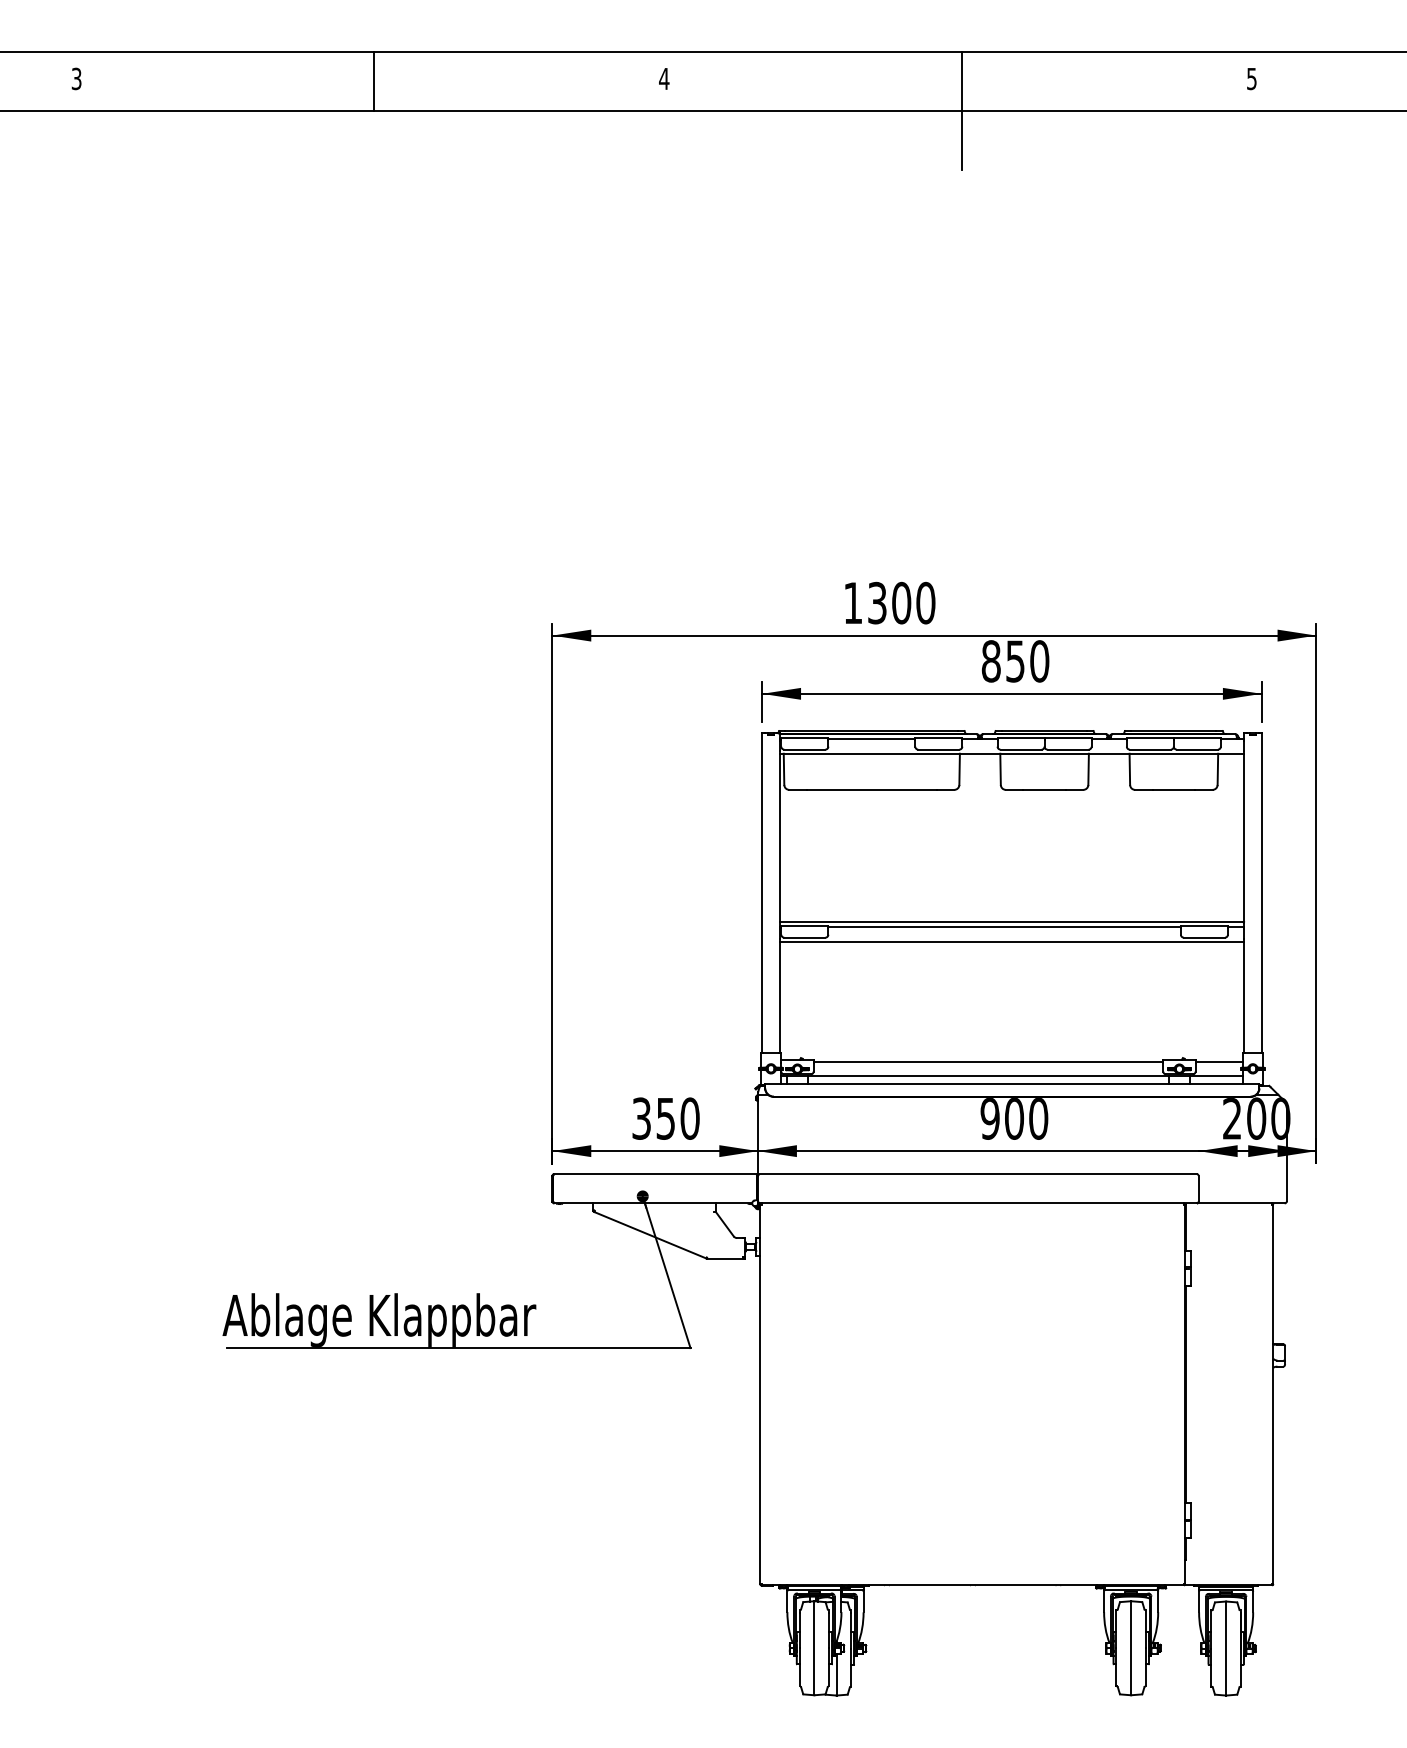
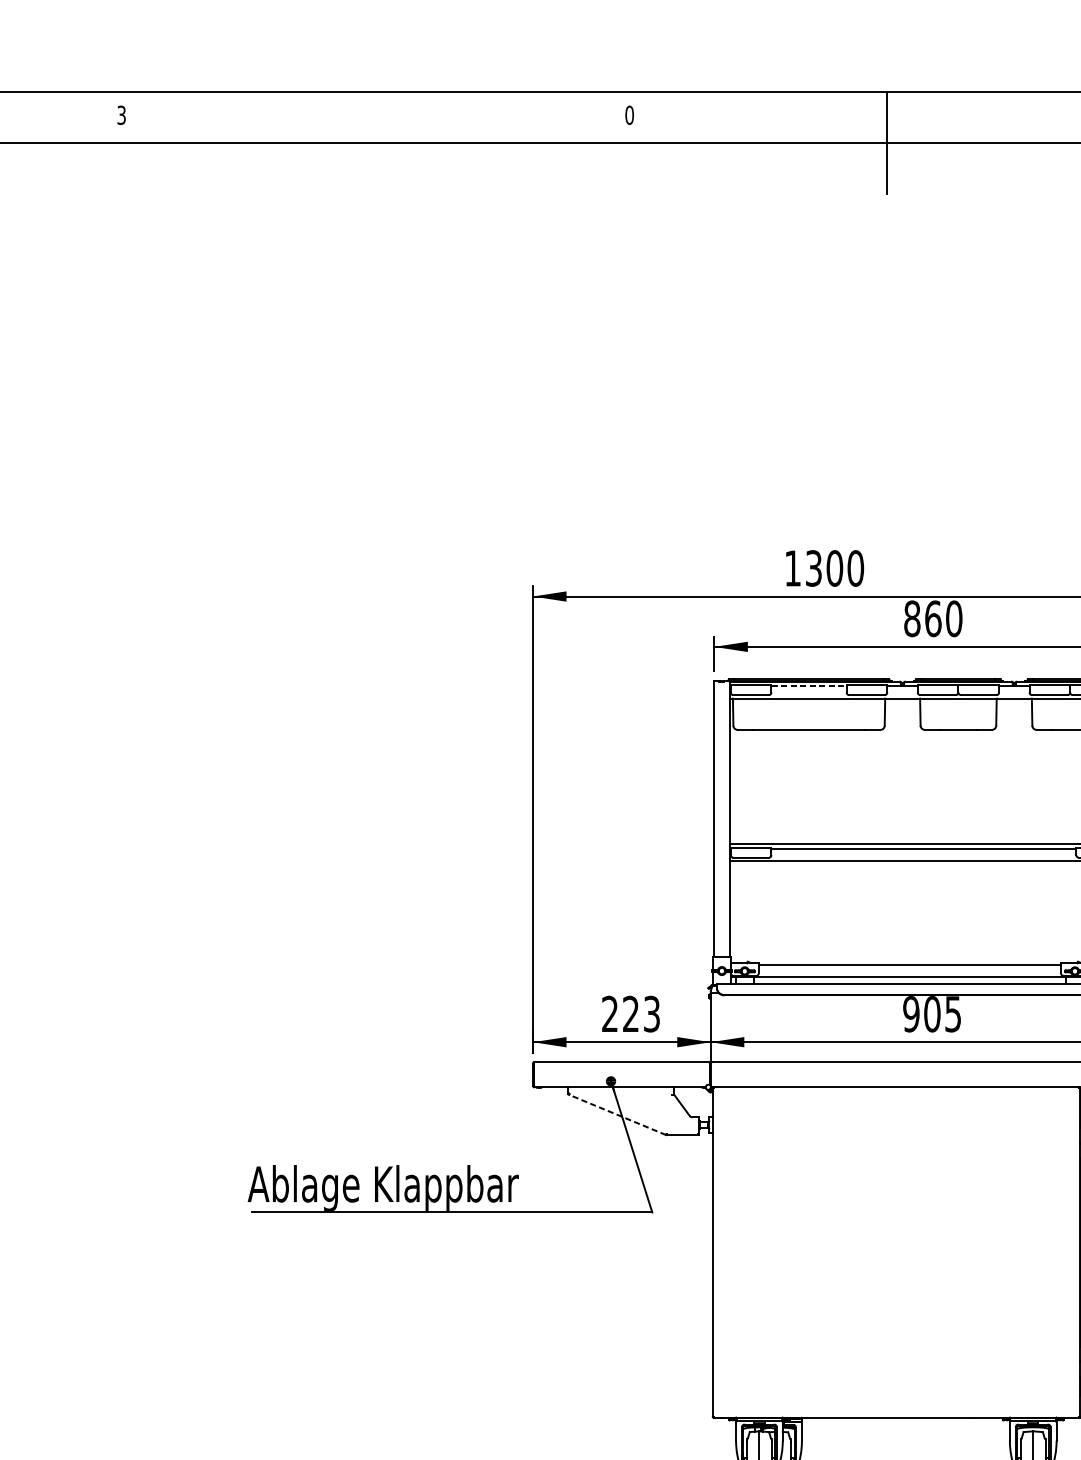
text: (664, 78) -> (629, 114), 4 -> 0
line: (373, 81) -> (378, 117), removed
text: (1015, 661) -> (933, 618), 850 -> 860
line: (872, 739) -> (809, 686), solid -> dashed
text: (665, 1118) -> (630, 1013), 350 -> 223
text: (1038, 1118) -> (953, 1013), 900 -> 905
line: (650, 1235) -> (617, 1115), solid -> dashed

